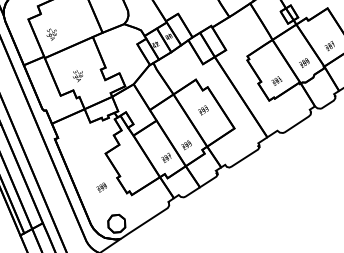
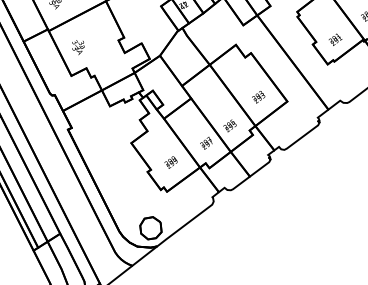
text: (77, 76) -> (77, 48), moved
text: (203, 110) -> (258, 97), moved
text: (101, 187) -> (170, 162), moved

